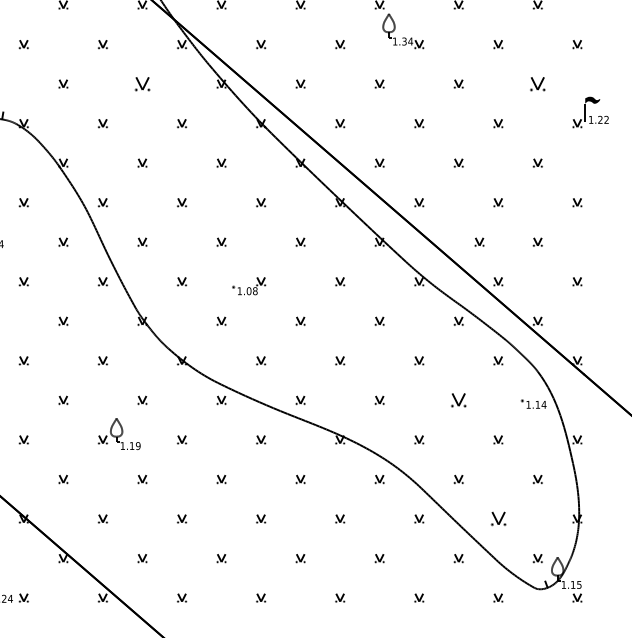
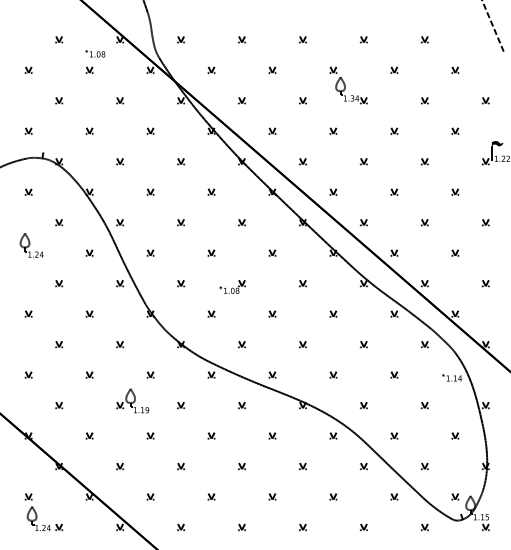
part: (142, 83) -> (150, 130), size x0.62
part: (538, 83) -> (455, 130), size x0.62
part: (479, 241) -> (394, 252), moved
part: (458, 399) -> (394, 374), size x0.62
part: (497, 519) -> (424, 466), size x0.62

